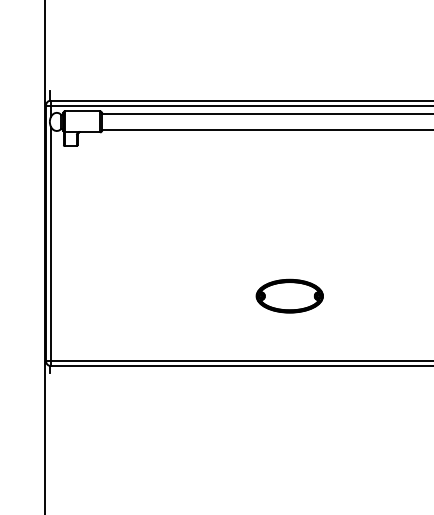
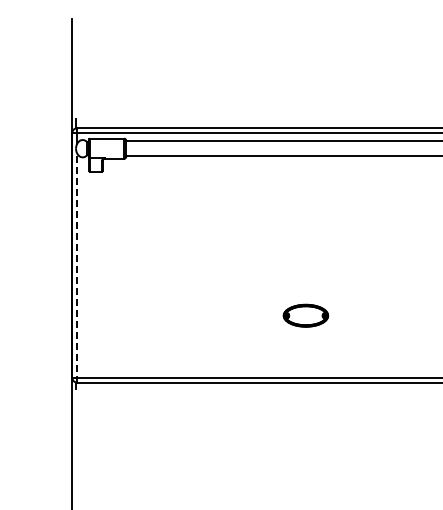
line: (51, 245) -> (77, 267), solid -> dashed
part: (289, 296) -> (305, 315), size x0.7

